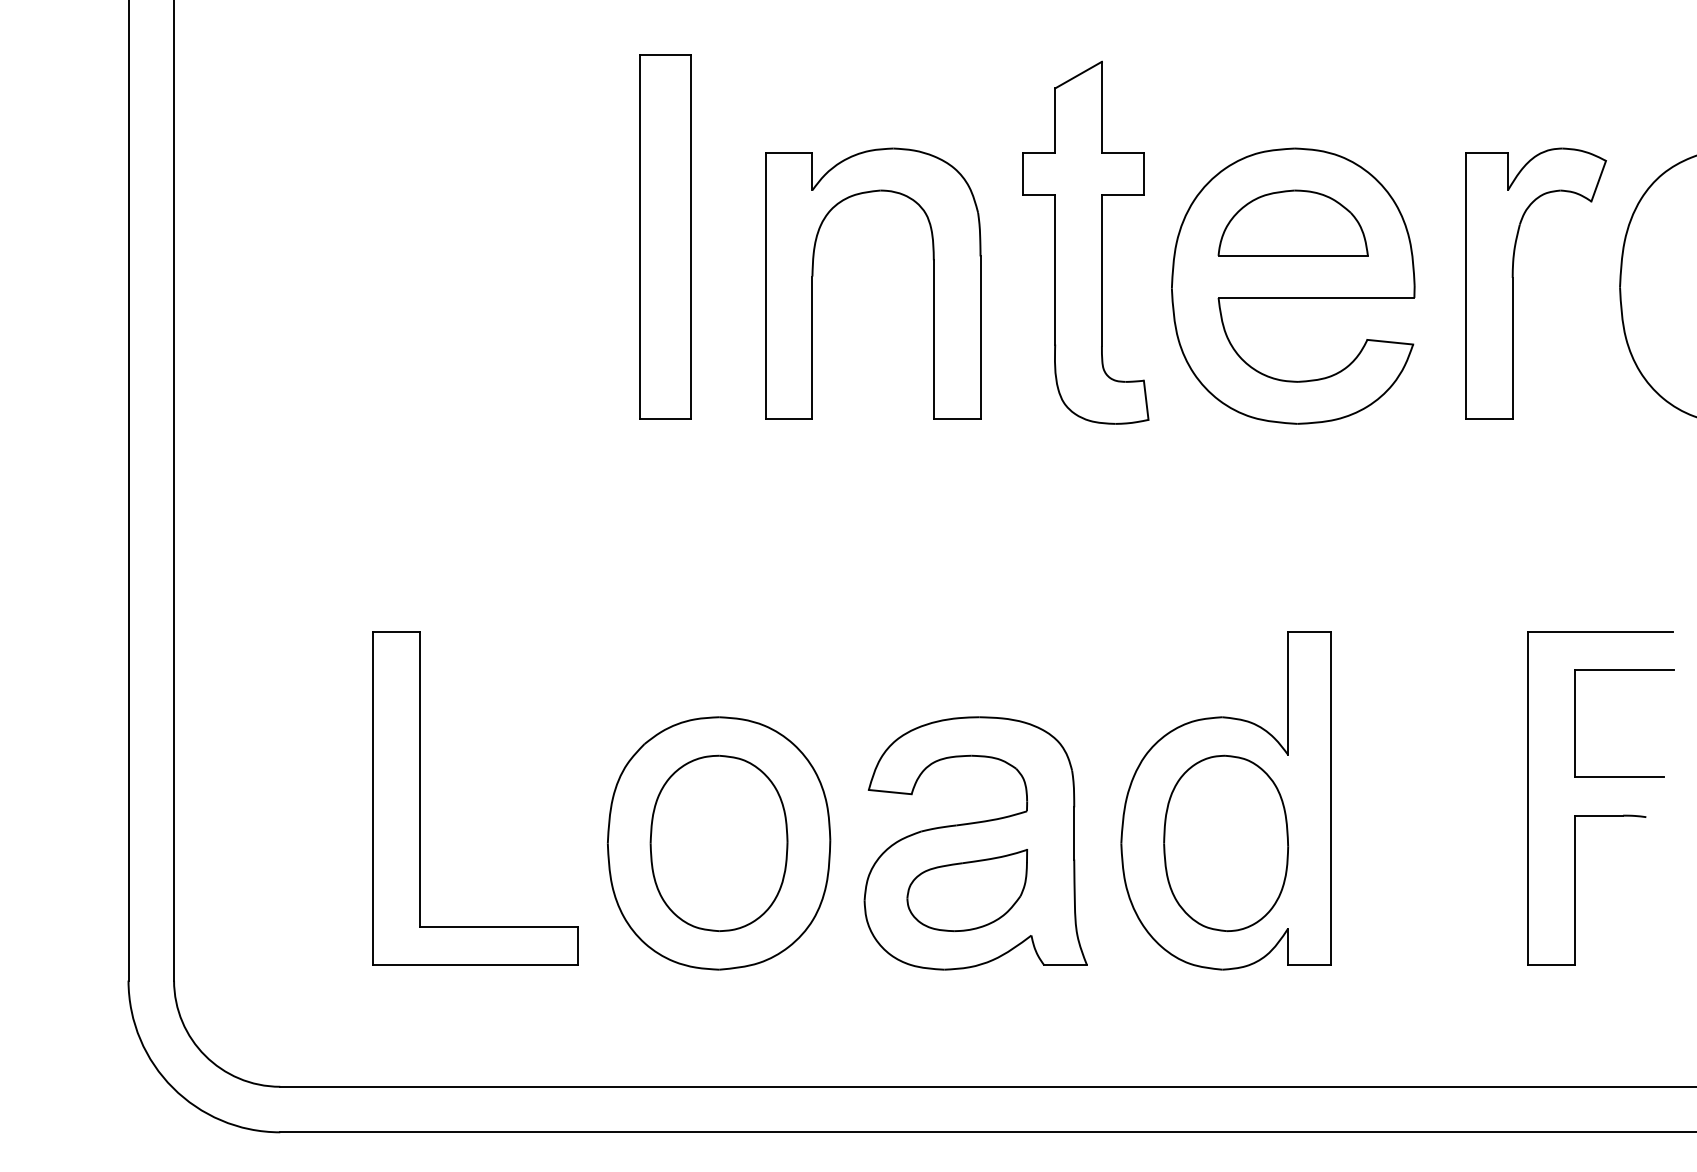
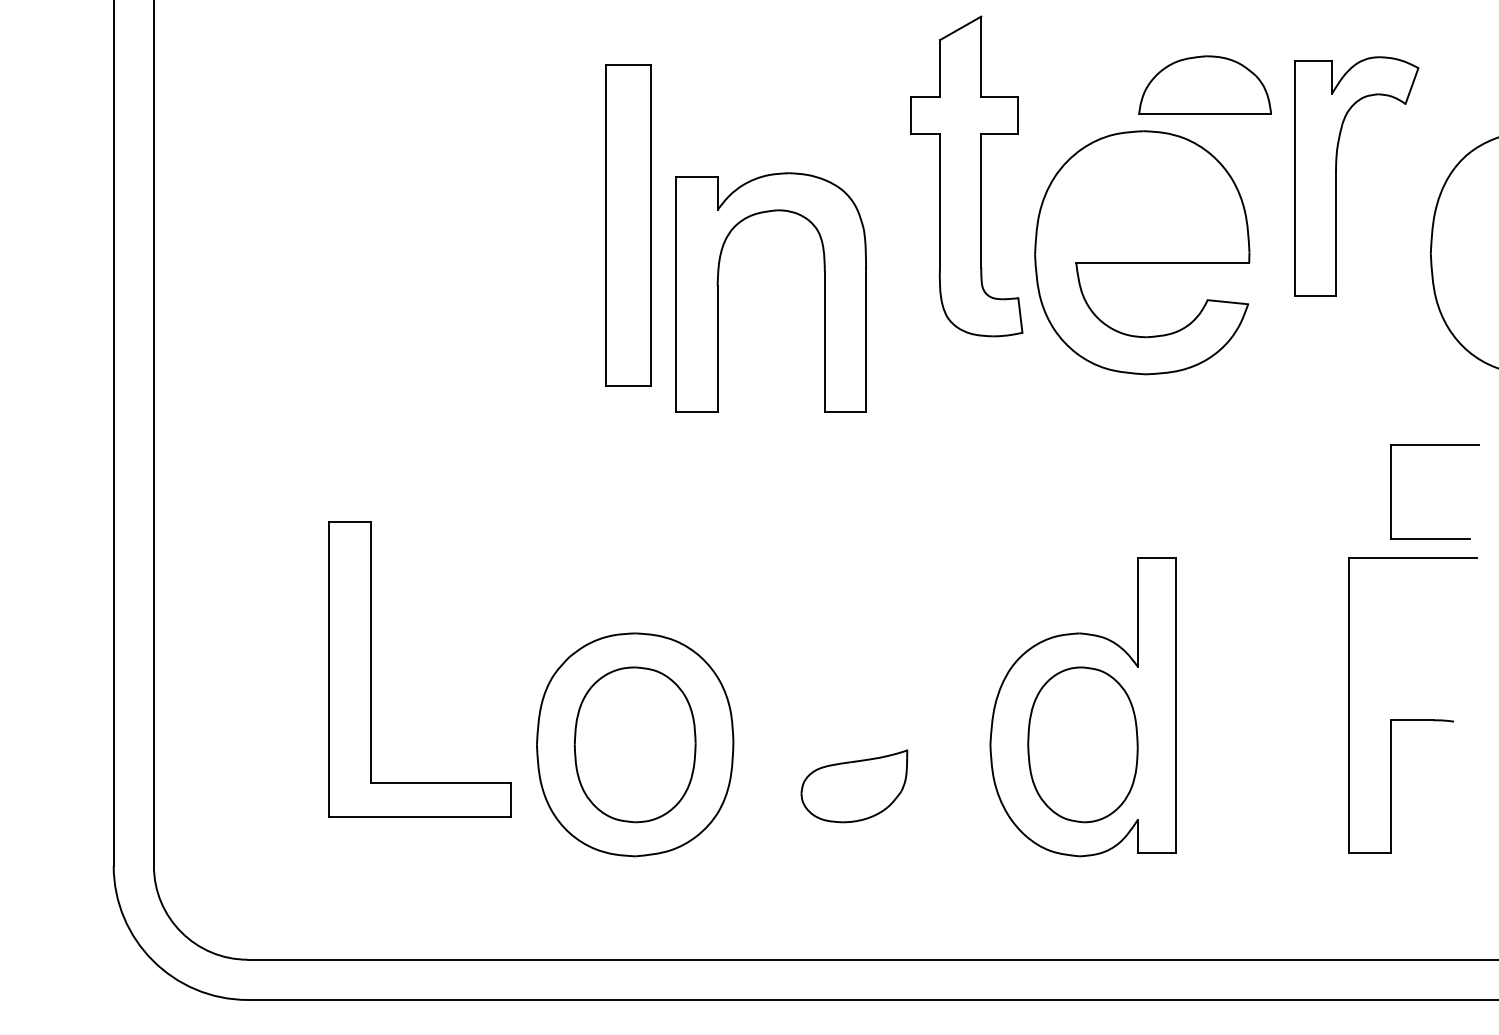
part: (1292, 222) -> (1204, 84), moved
part: (665, 237) -> (628, 225), moved
part: (1085, 242) -> (966, 176), moved
part: (813, 283) -> (718, 292), moved
part: (1513, 283) -> (1336, 176), moved
part: (1575, 723) -> (1391, 491), moved
part: (420, 798) -> (371, 669), moved
part: (975, 843) -> (861, 744), removed

